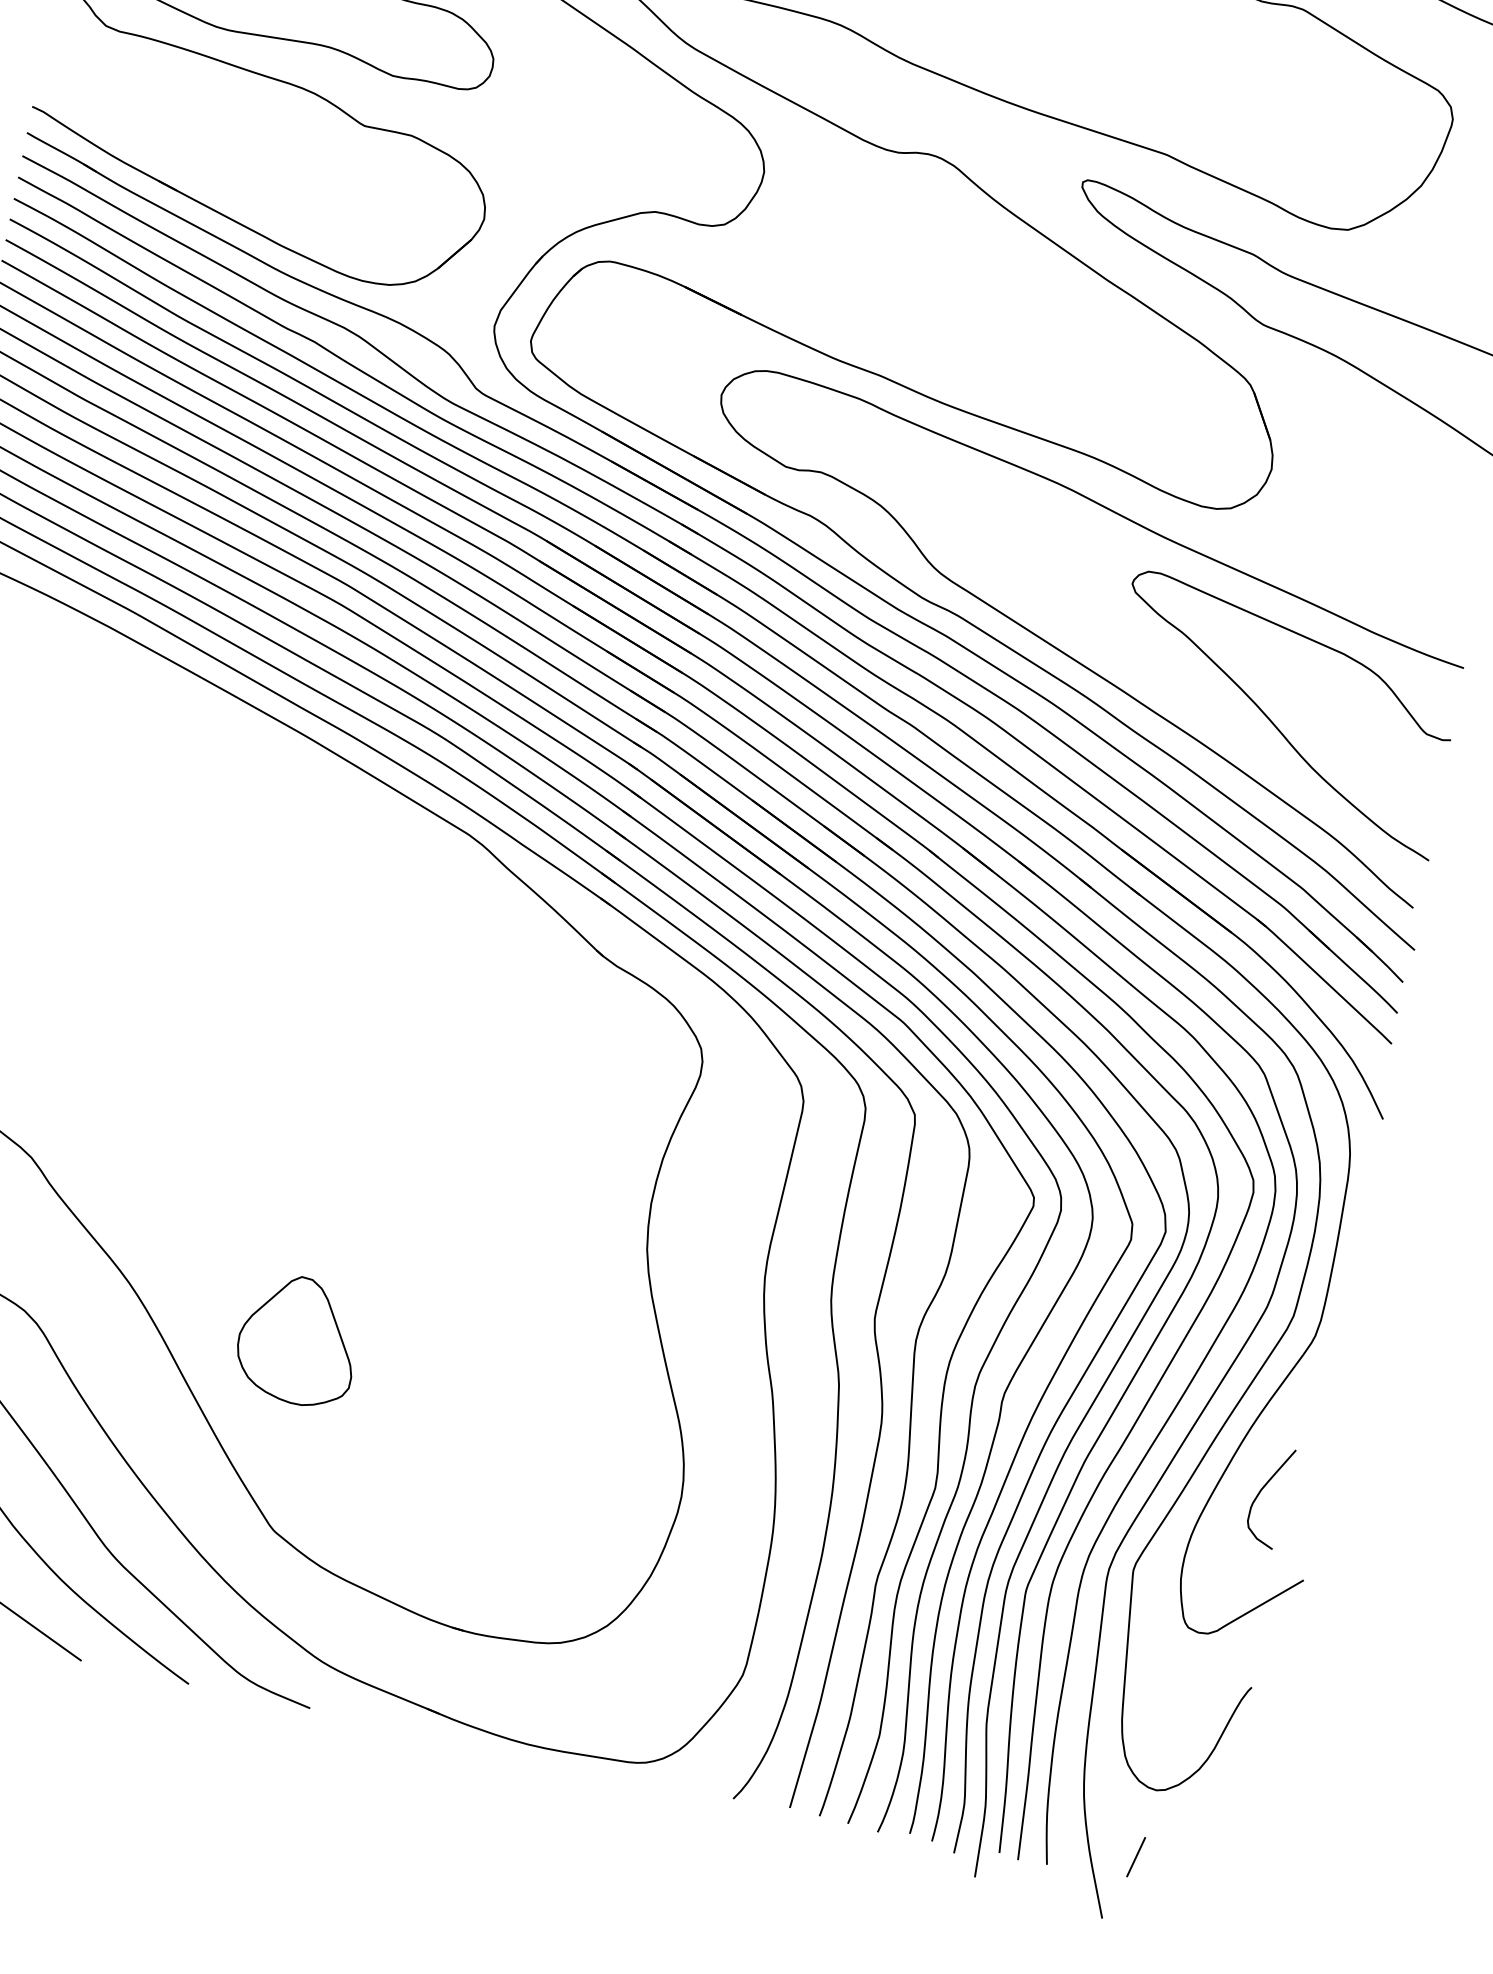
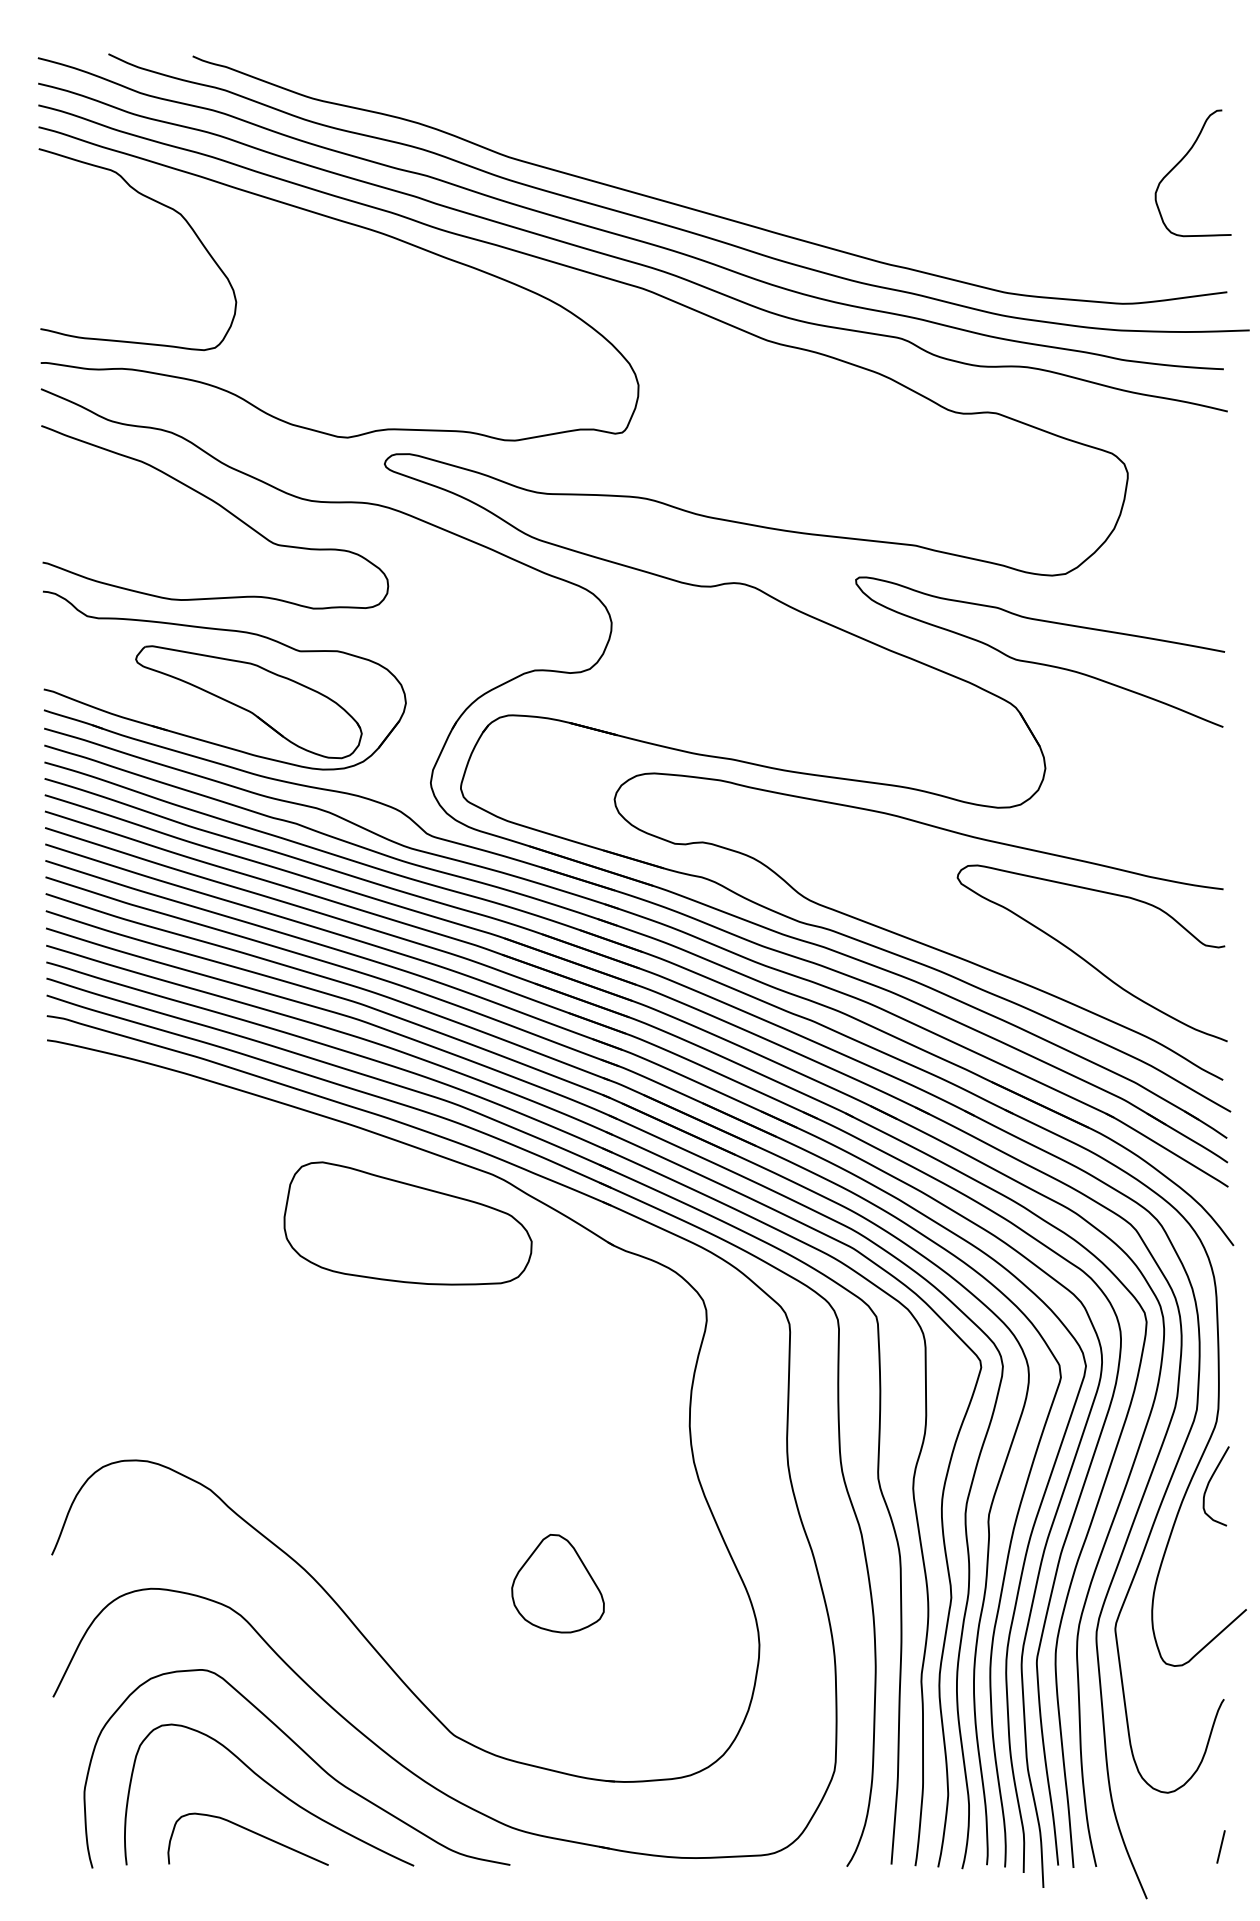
part: (286, 176) -> (248, 702), added
part: (349, 874) -> (407, 1223), added
part: (298, 1340) -> (557, 1583), moved
curve: (1261, 1491) -> (1209, 1483), moved
line: (1135, 1856) -> (1220, 1846), moved

